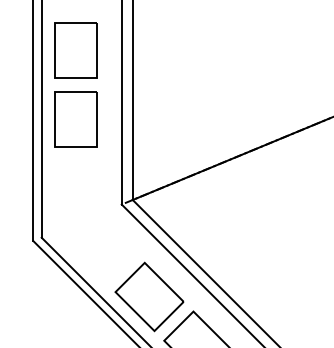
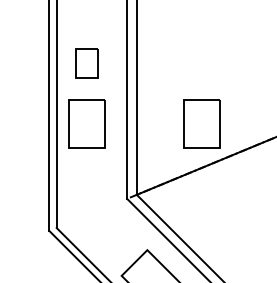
part: (75, 50) -> (86, 63), size x0.6
part: (206, 119) -> (201, 124), added

